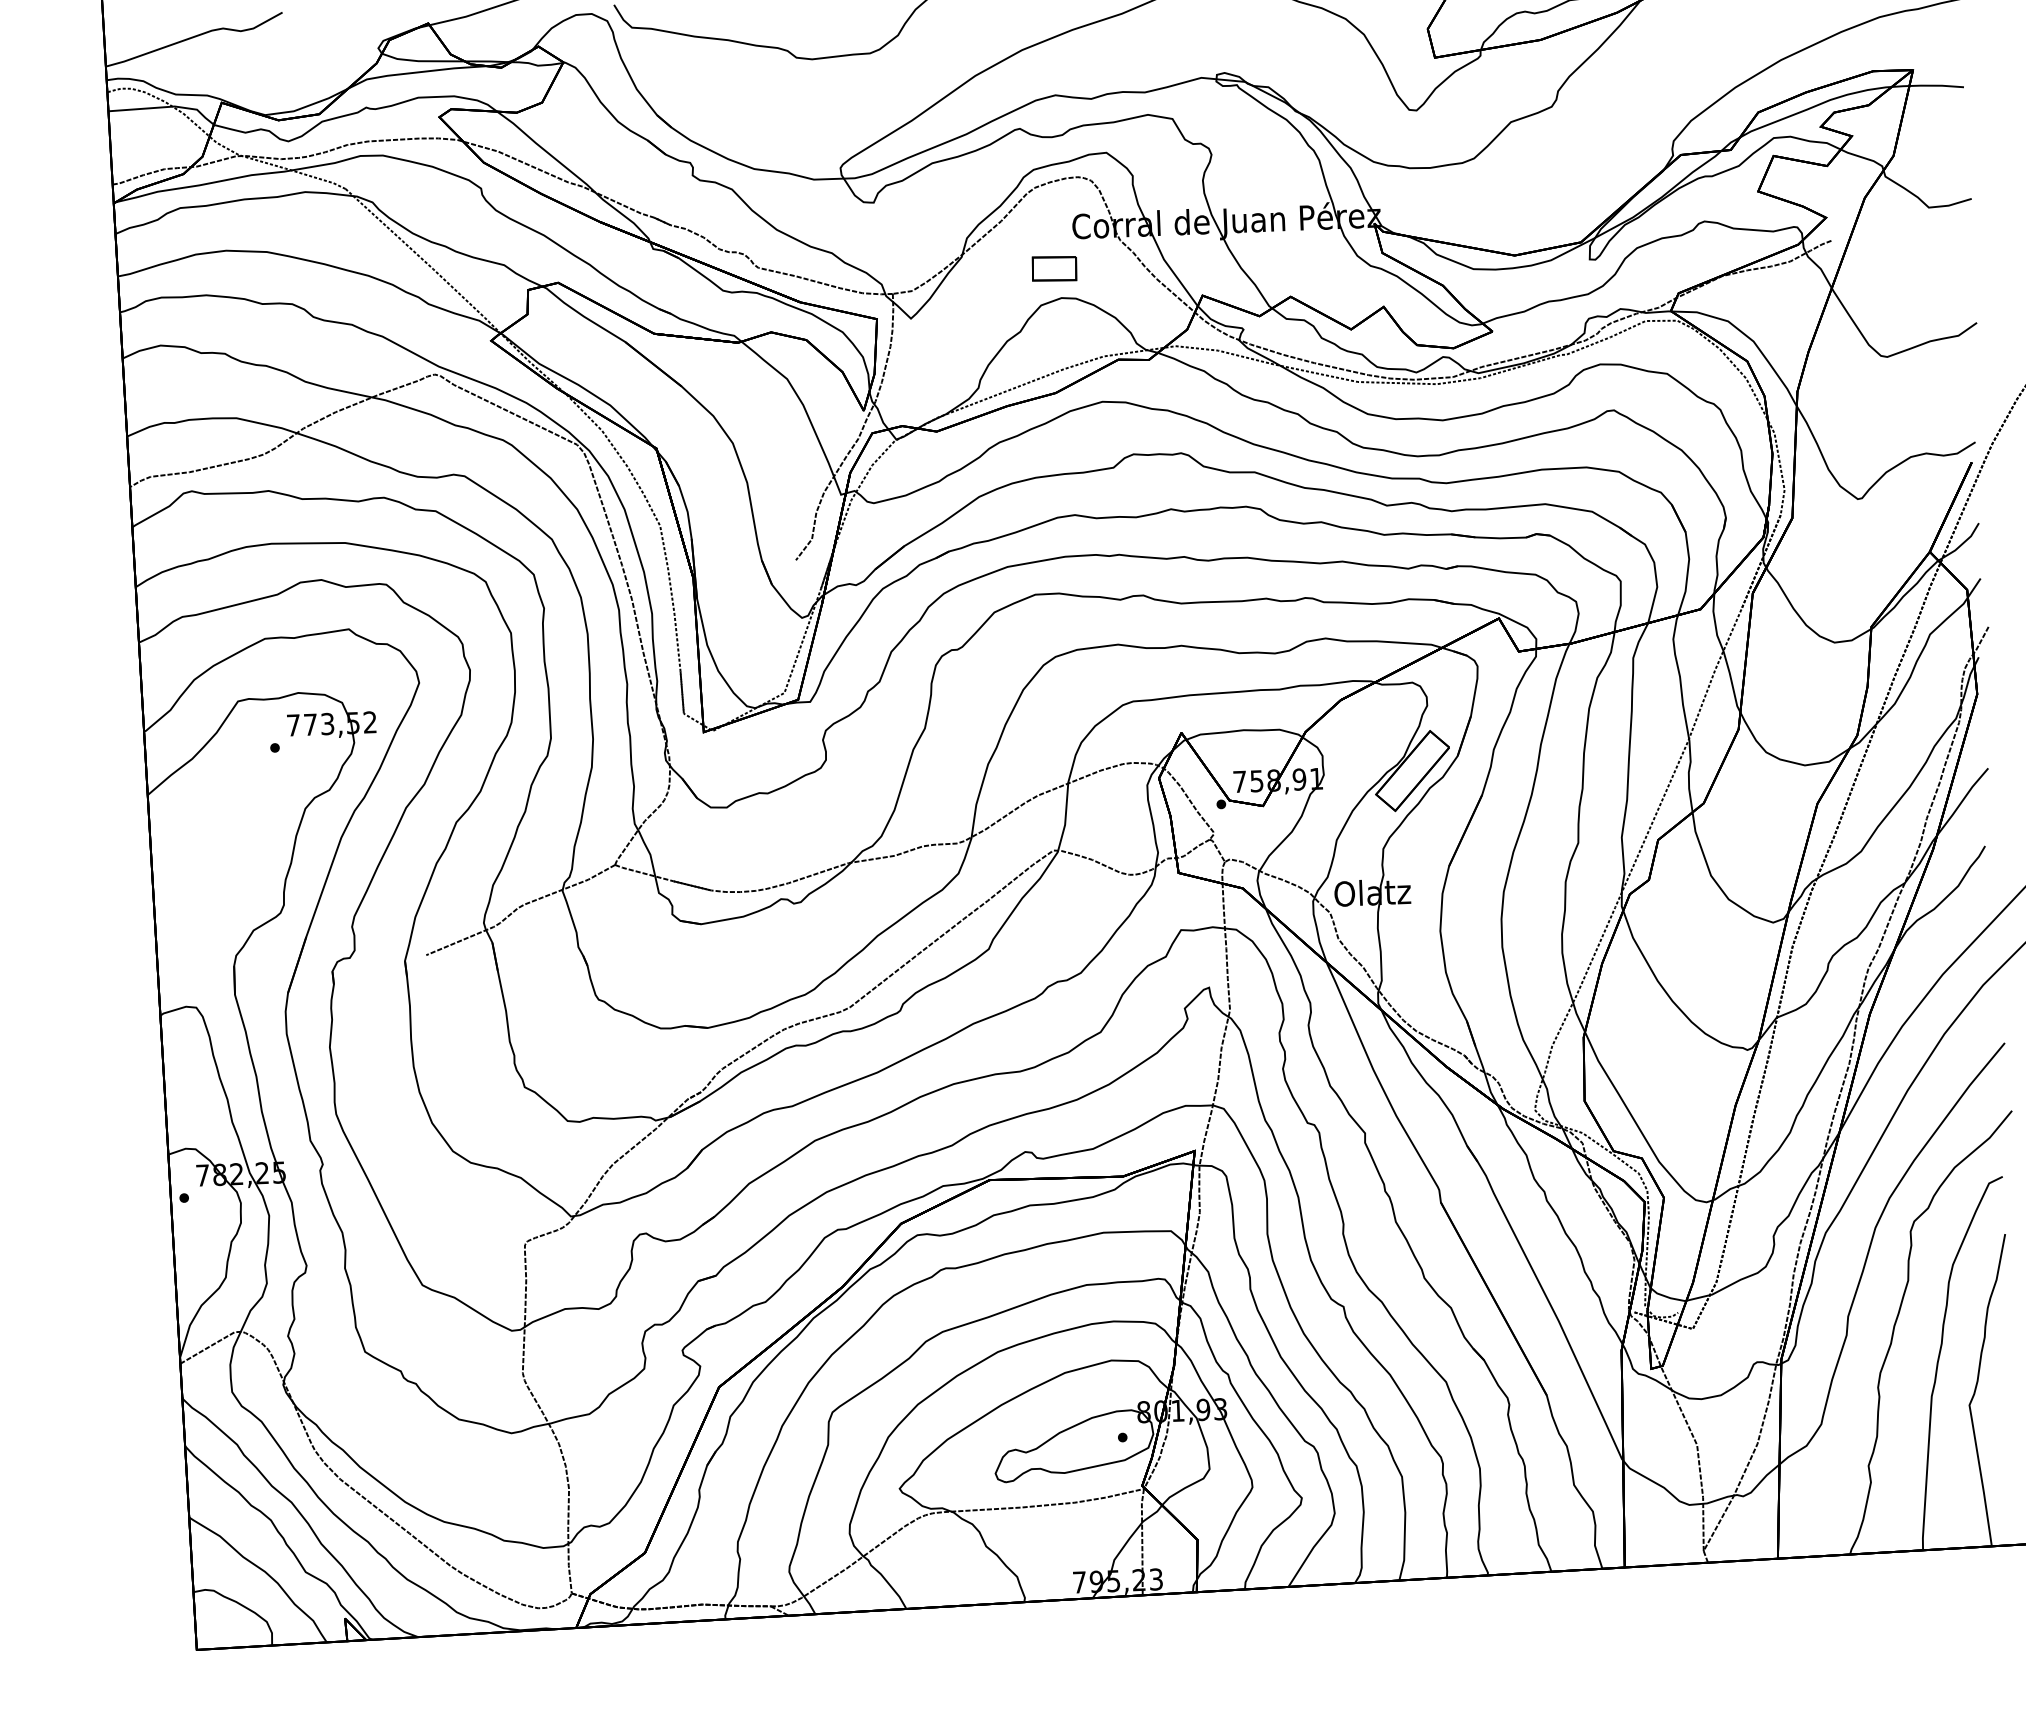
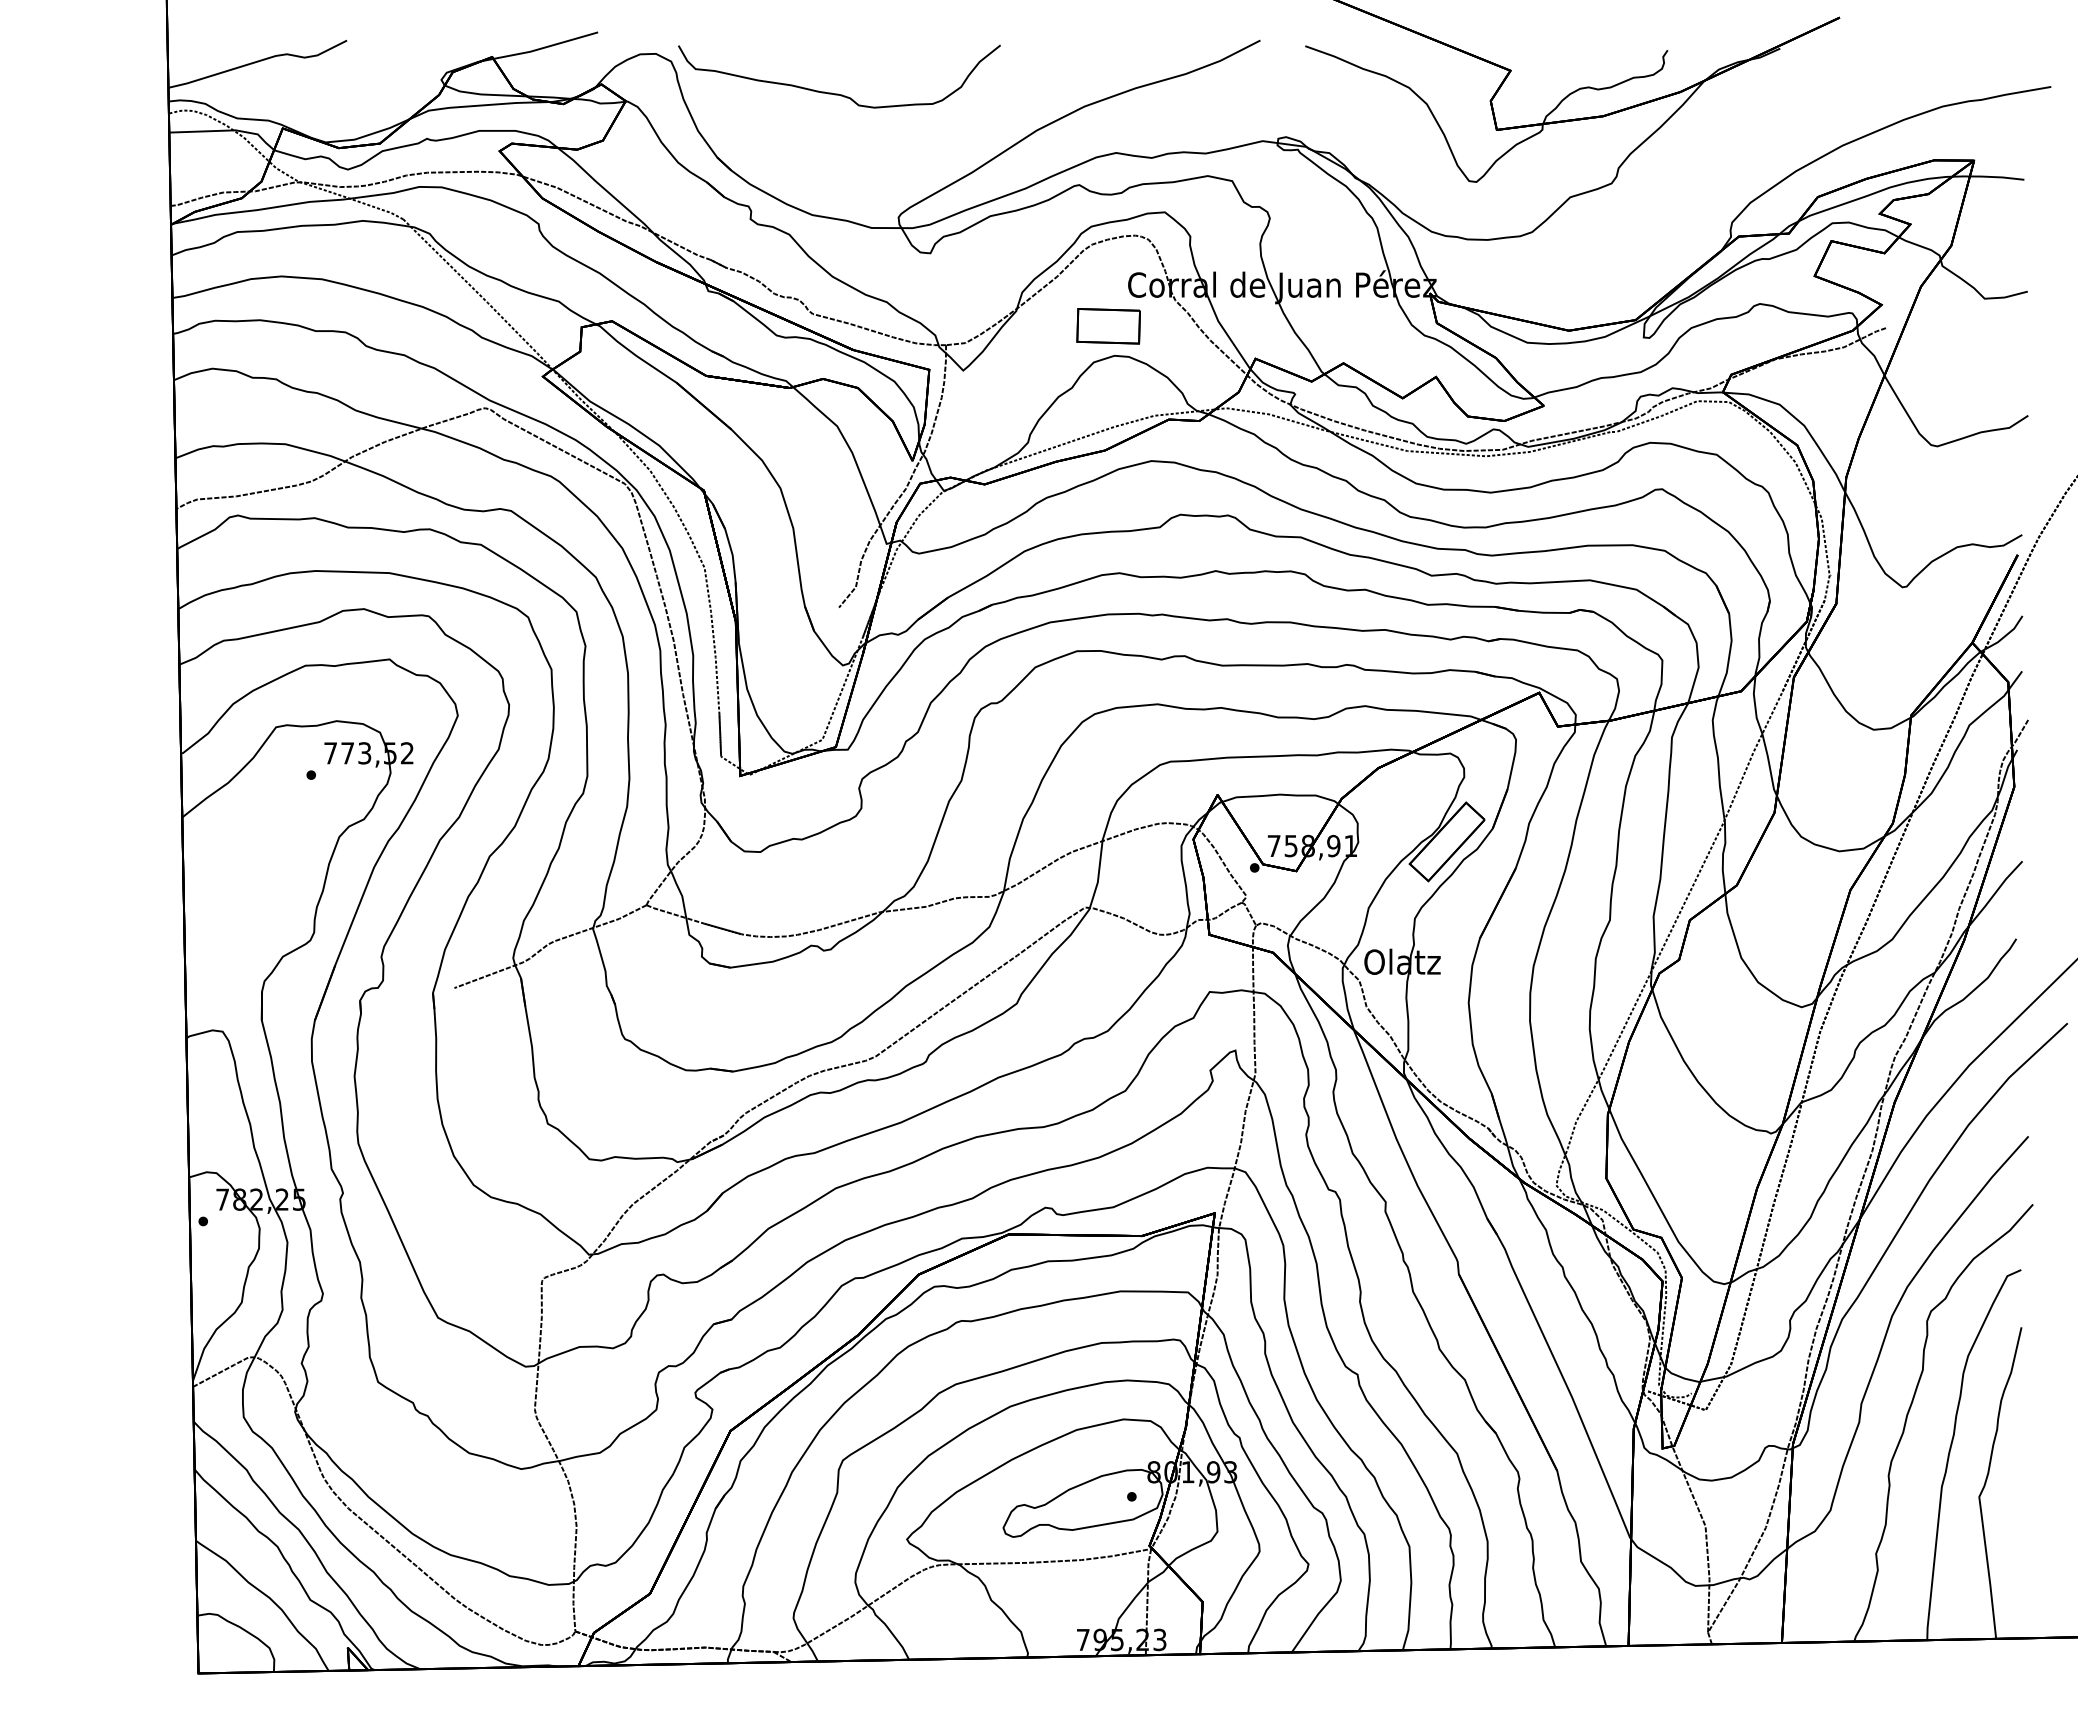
part: (1054, 269) -> (1108, 326), size x1.43

